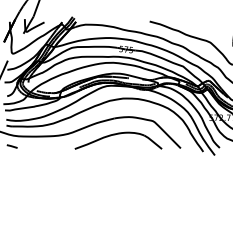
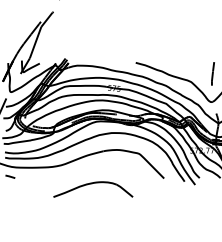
part: (118, 140) -> (93, 189), moved

